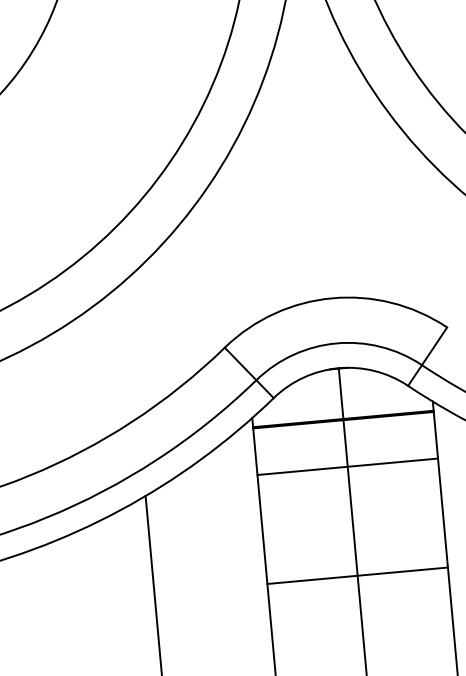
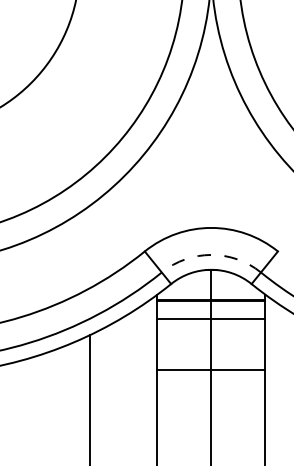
arc: (336, 342) -> (211, 254), solid -> dashed
line: (347, 466) -> (211, 318), moved
line: (357, 576) -> (211, 370), moved

